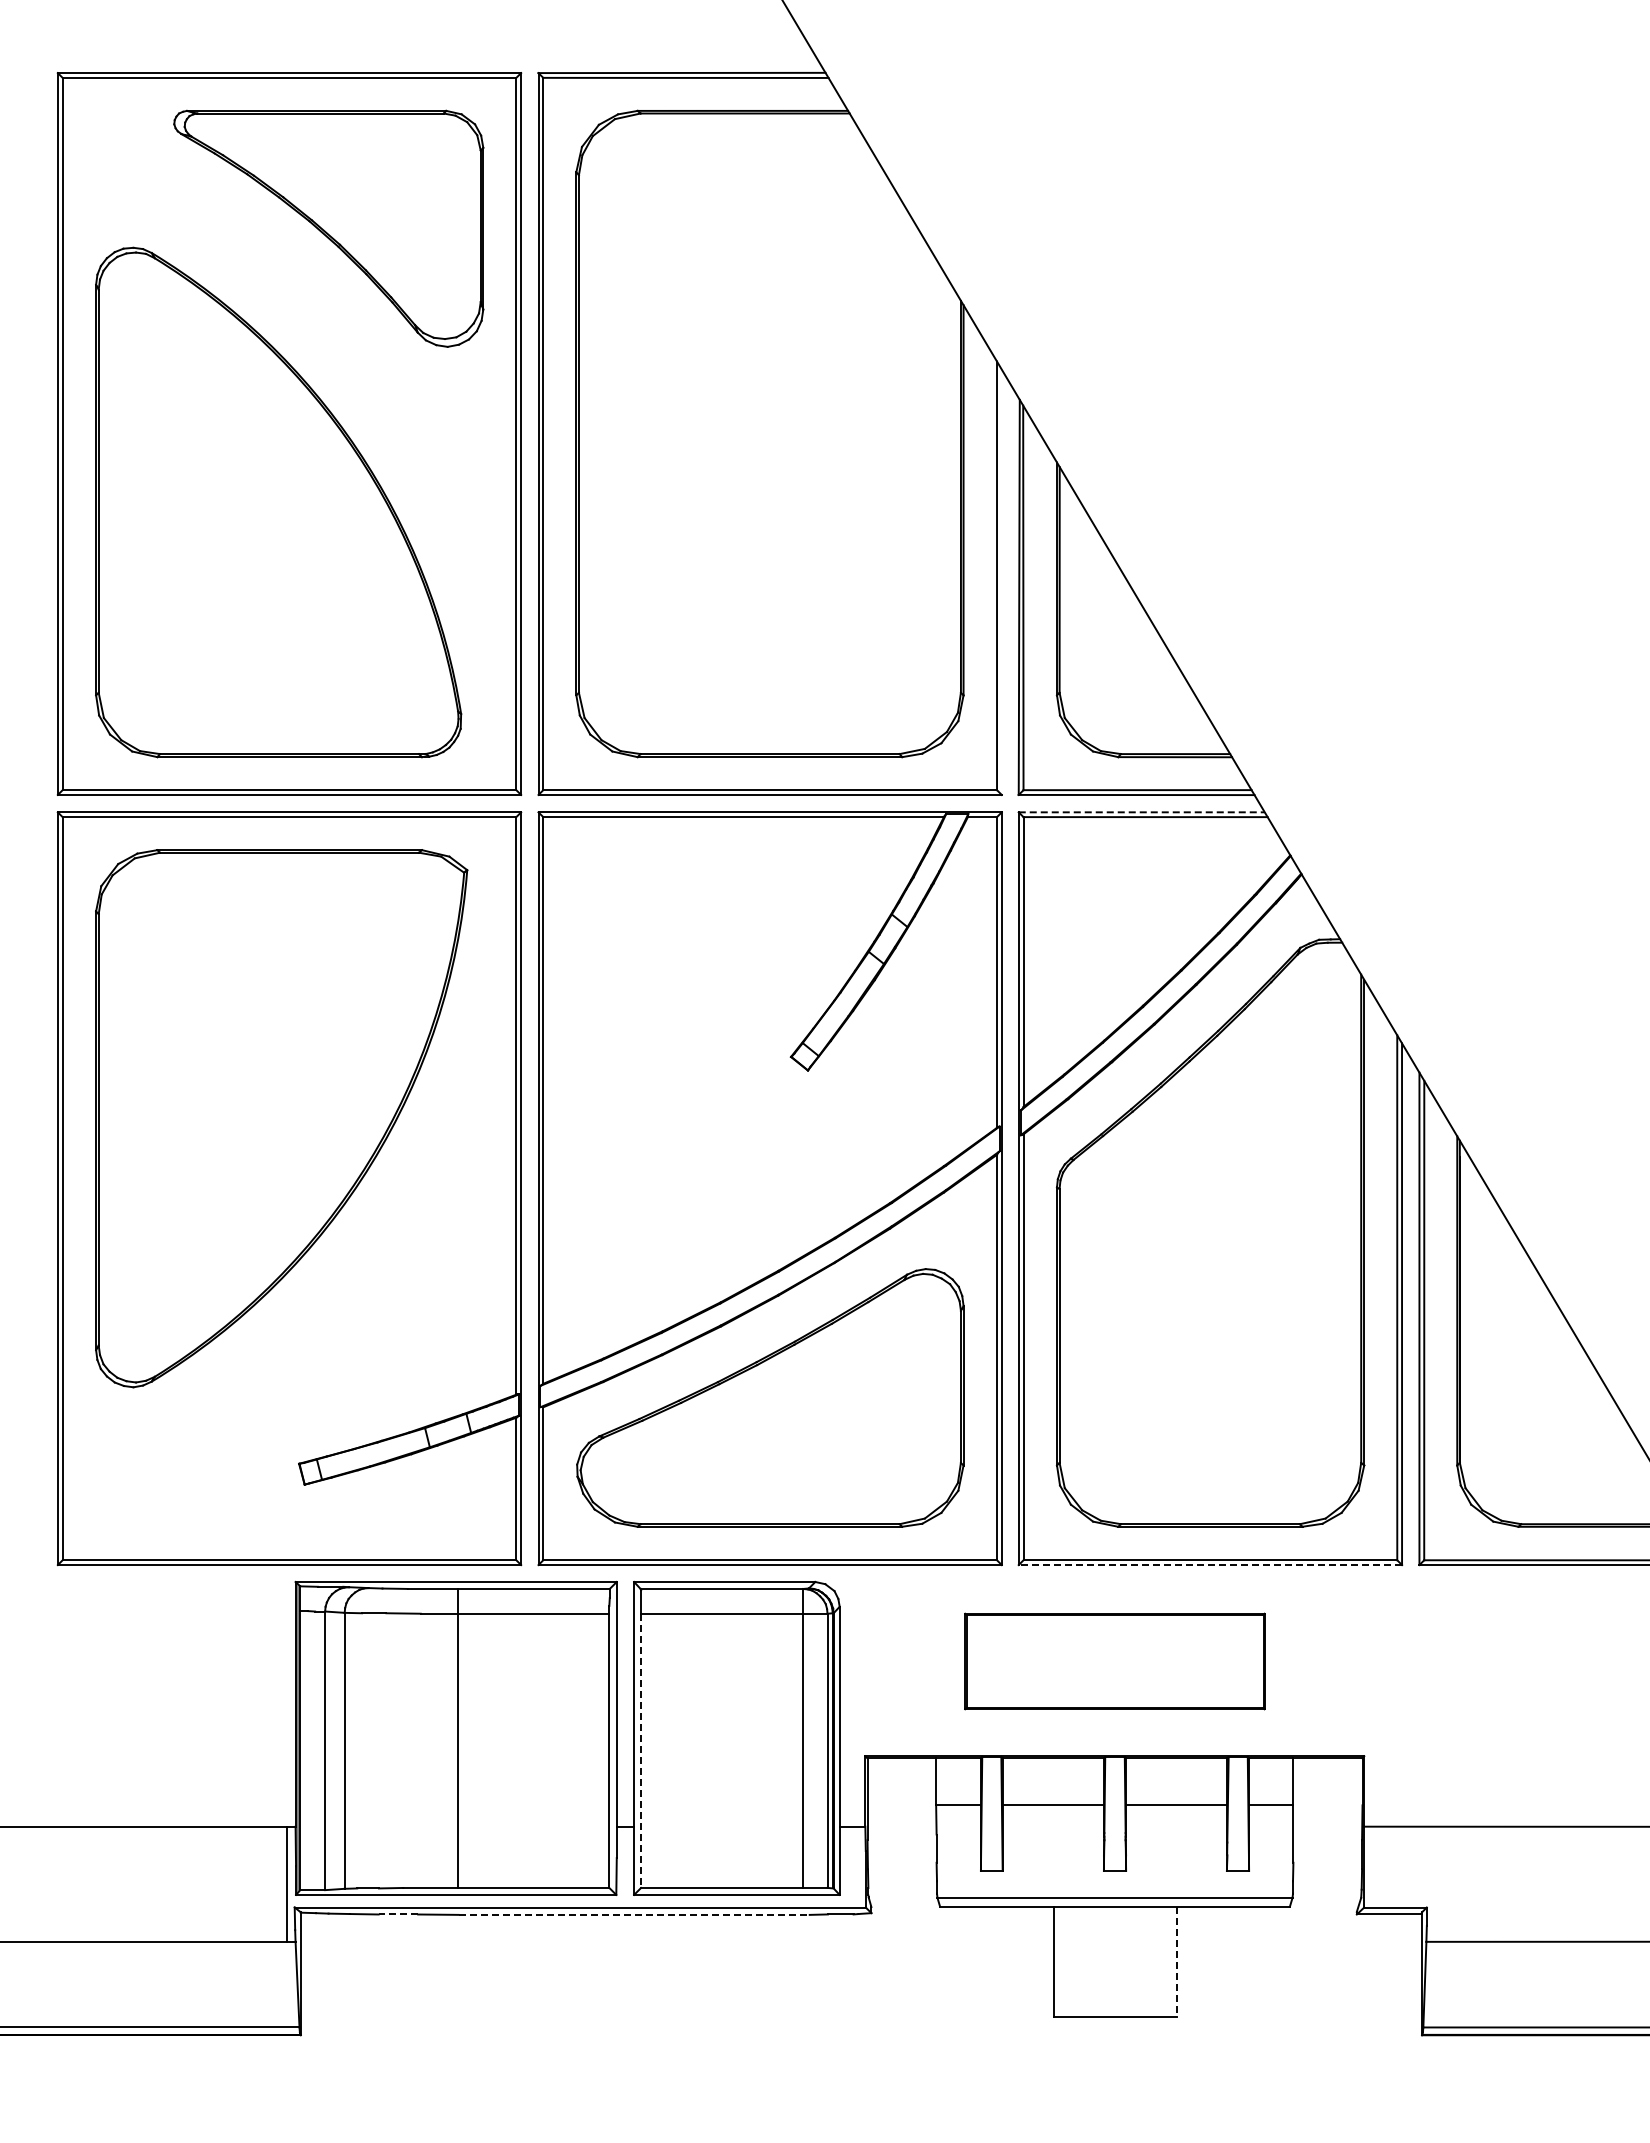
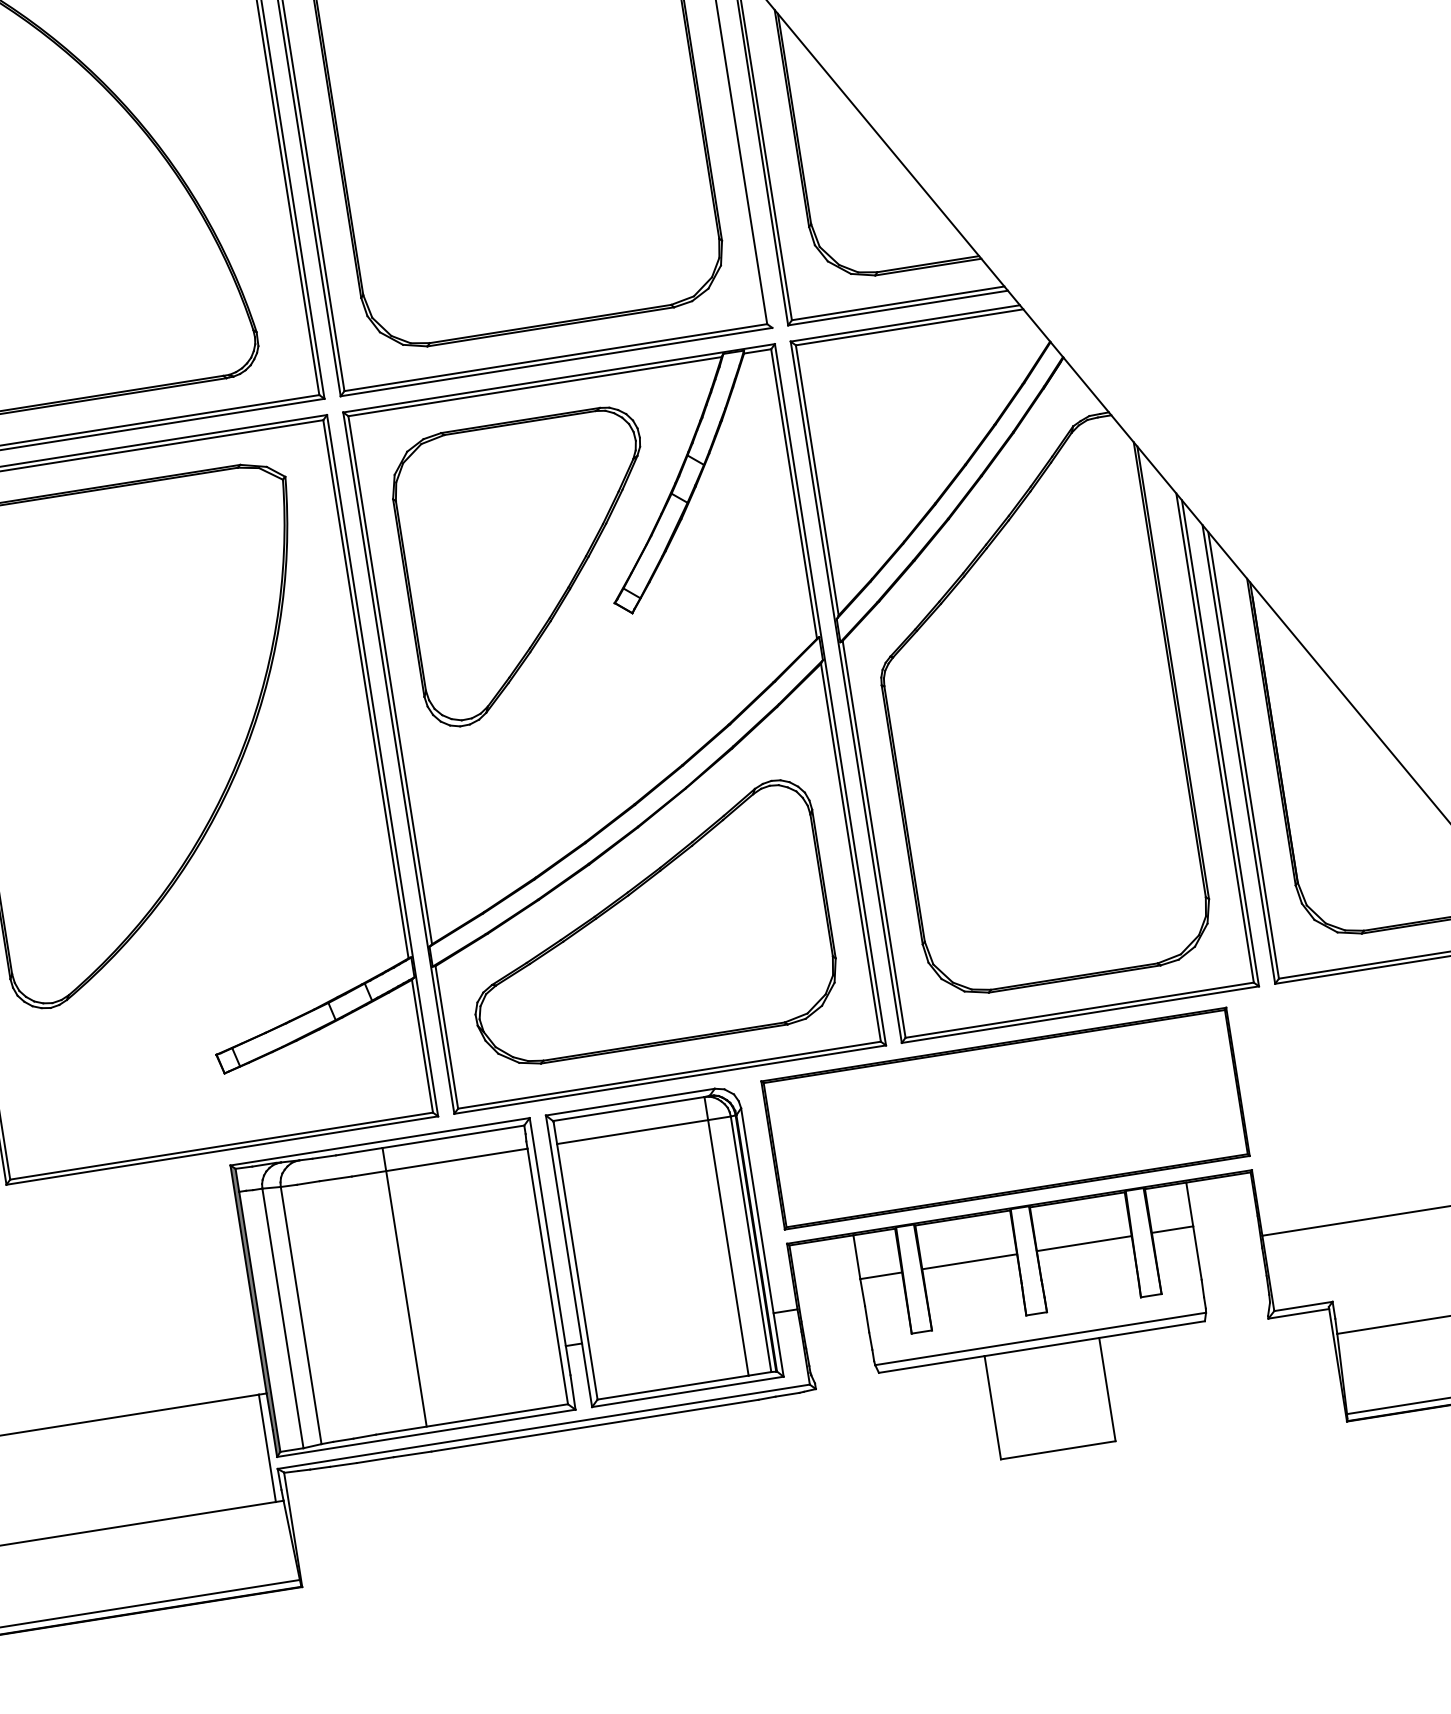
line: (1142, 812) -> (906, 323), dashed -> solid
part: (710, 1005) -> (532, 567), added
line: (1210, 1565) -> (1080, 1015), dashed -> solid
part: (1114, 1661) -> (1005, 1118), size x1.67
line: (641, 1751) -> (577, 1272), dashed -> solid
line: (398, 1914) -> (375, 1460), dashed -> solid
line: (634, 1914) -> (595, 1425), dashed -> solid
line: (1176, 1962) -> (1107, 1390), dashed -> solid

